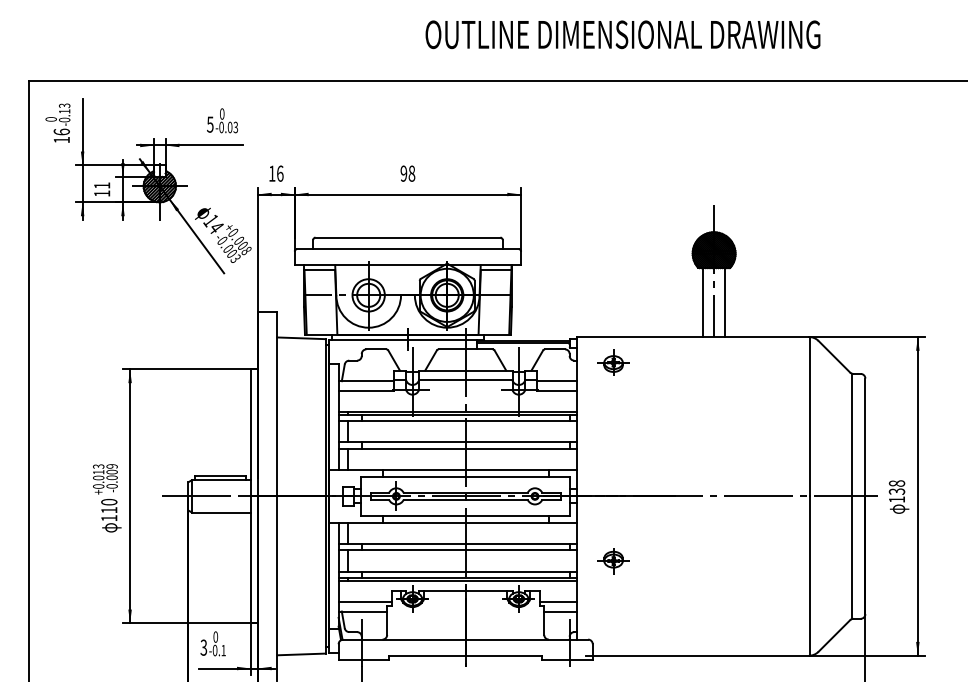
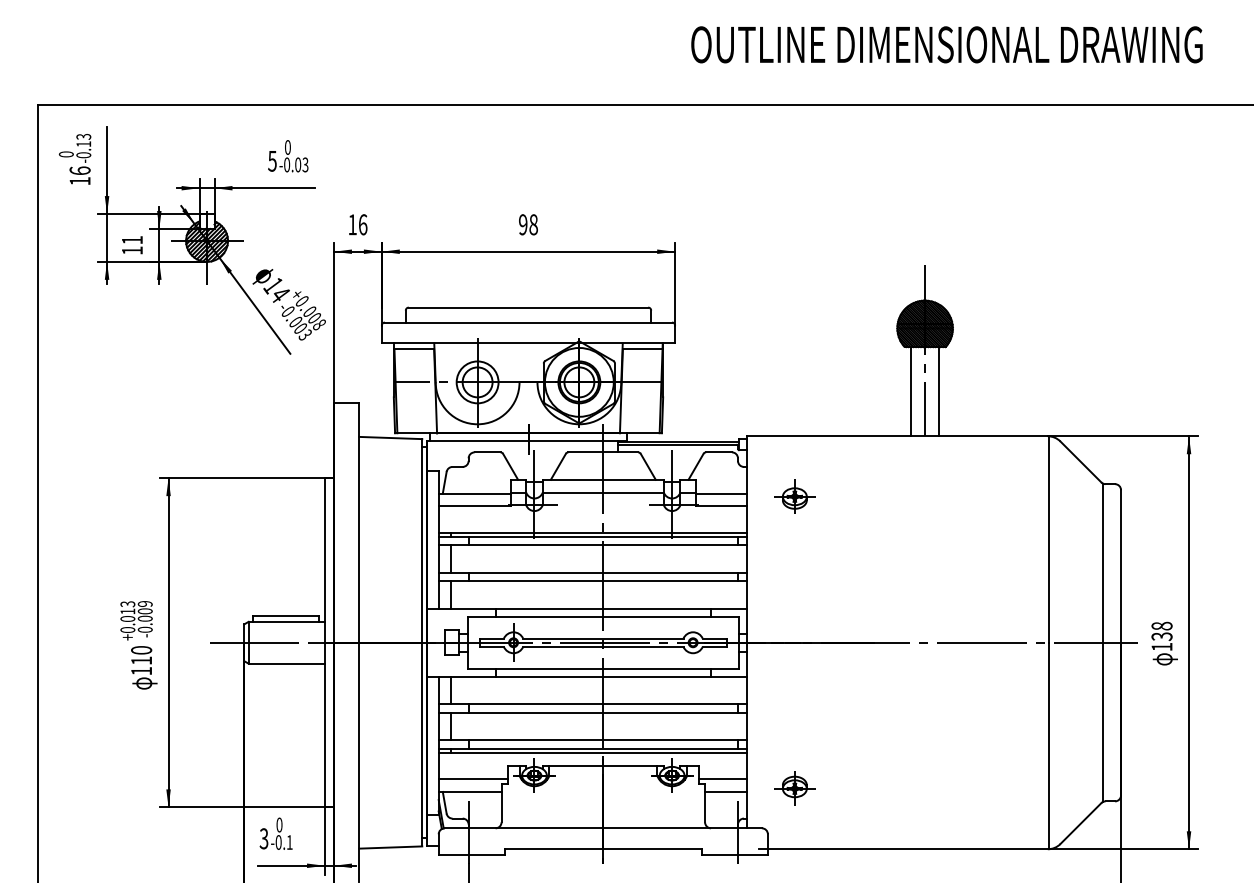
text: (622, 34) -> (946, 44), moved
part: (613, 362) -> (794, 496), moved
part: (613, 561) -> (794, 789), moved

